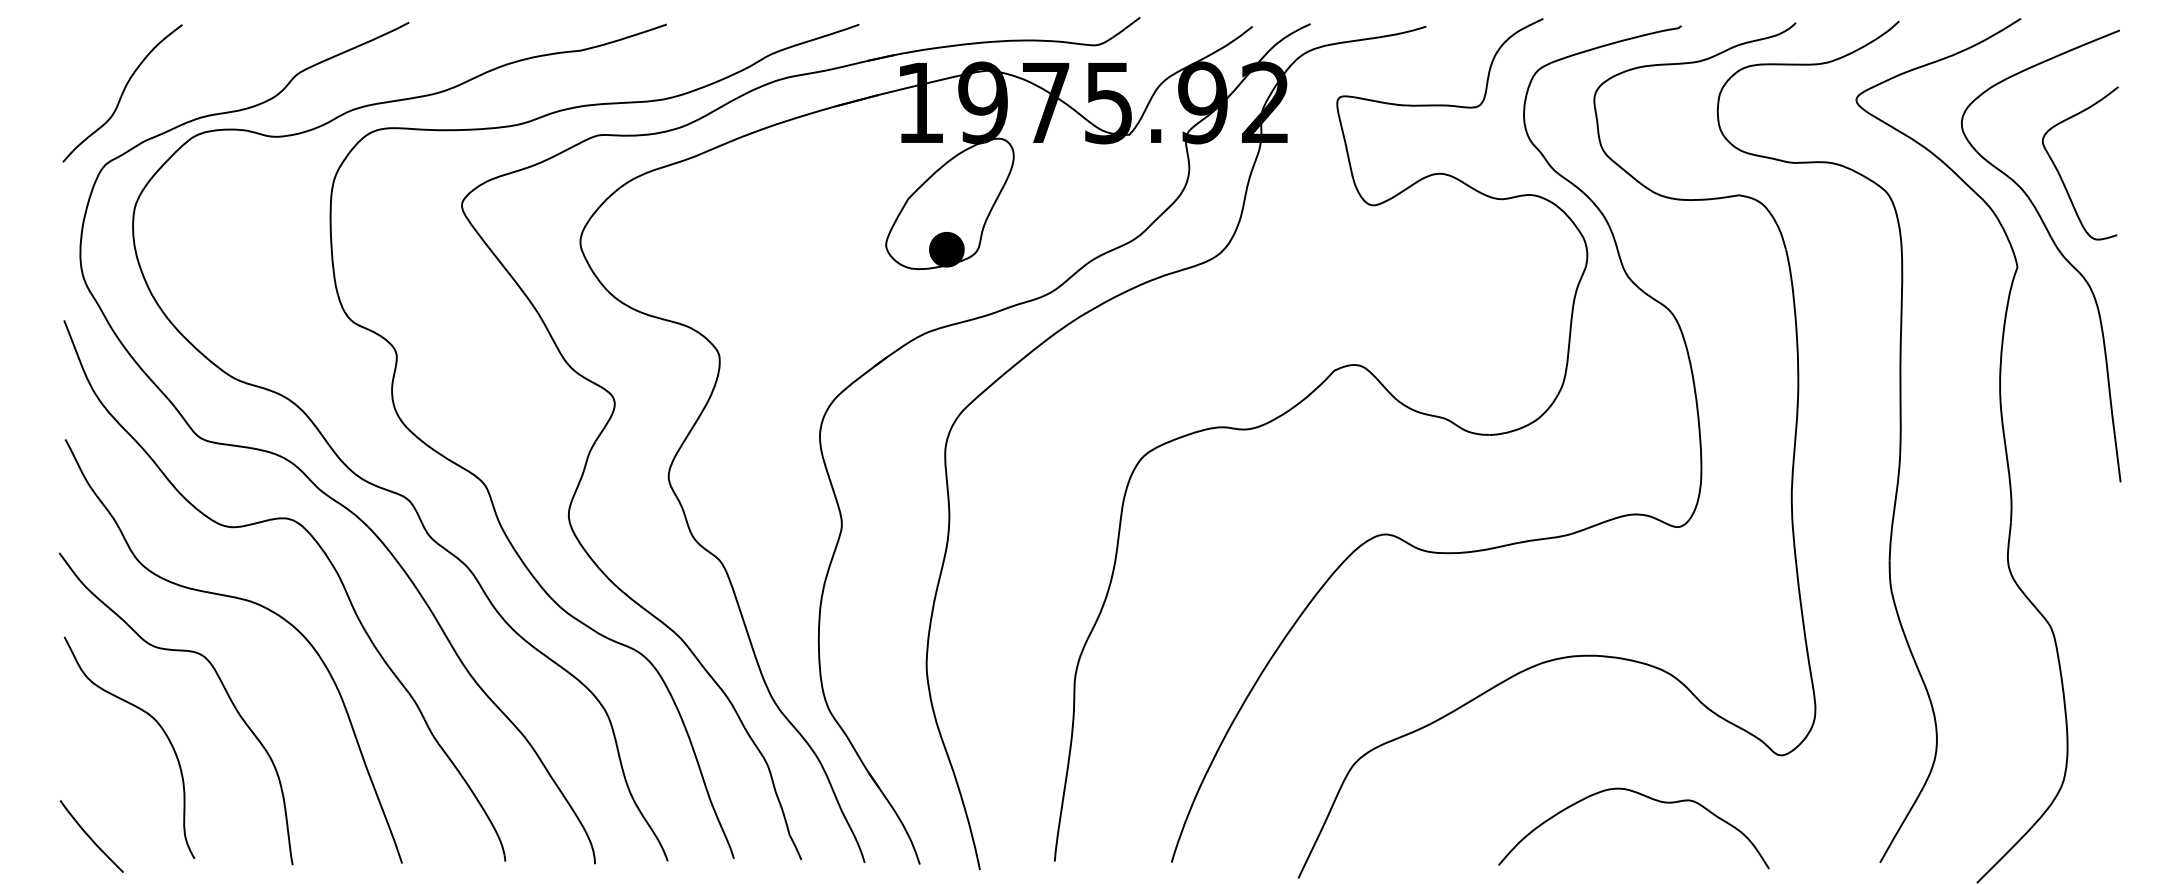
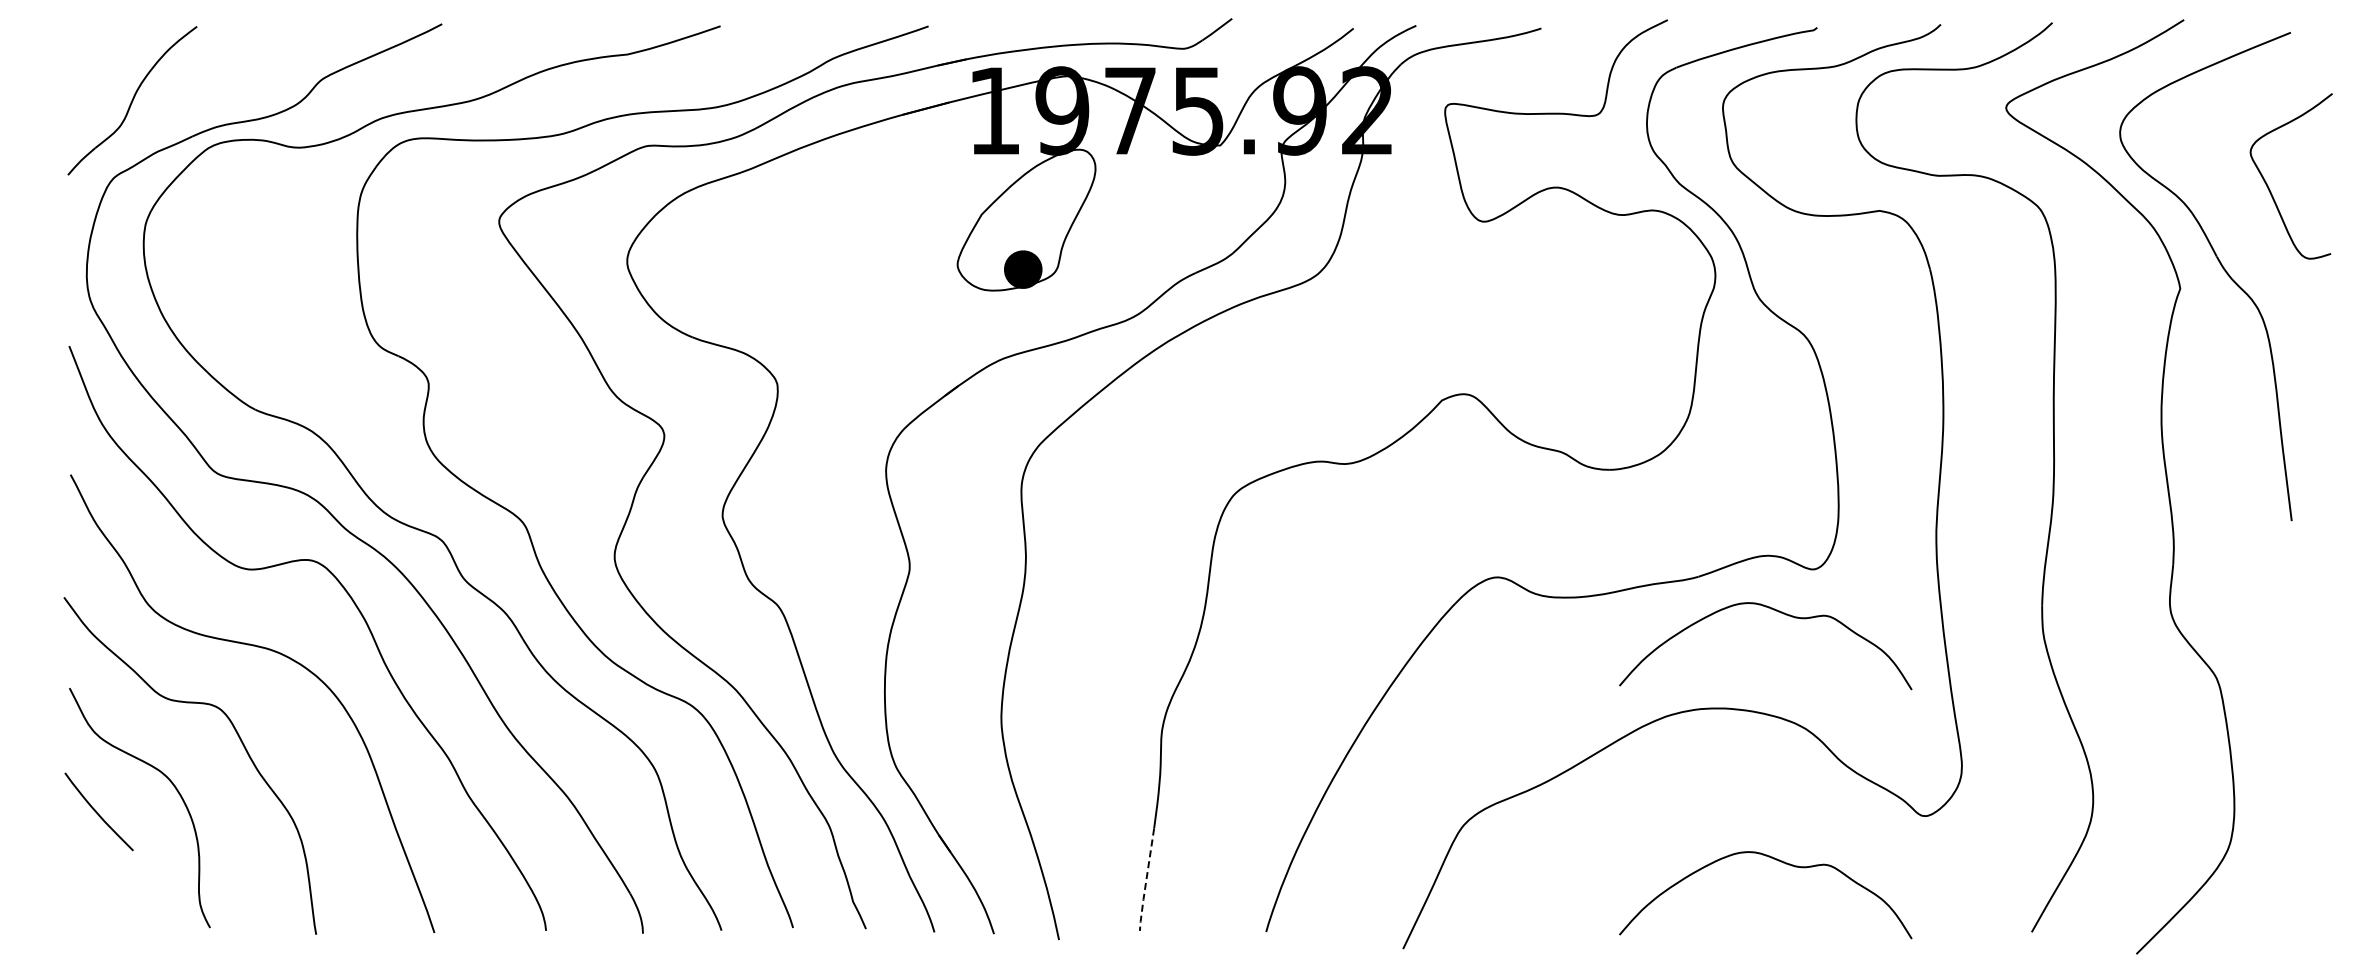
curve: (2060, 173) -> (2269, 187), moved
curve: (1645, 566) -> (1778, 612), added
line: (1060, 815) -> (1146, 881), solid -> dashed
curve: (90, 836) -> (97, 811), moved

